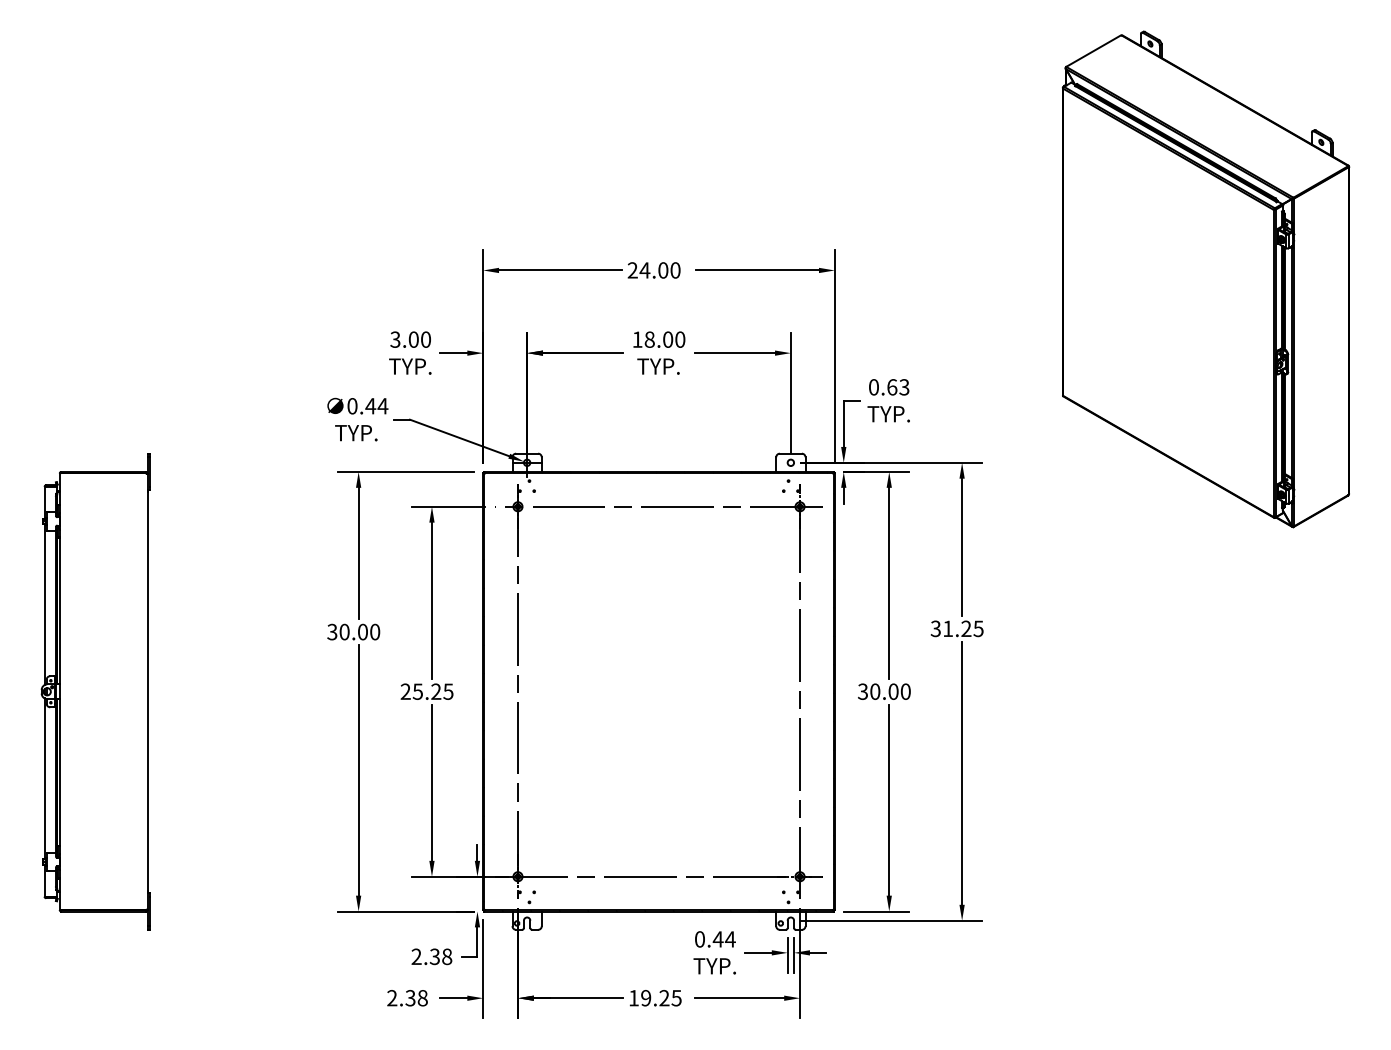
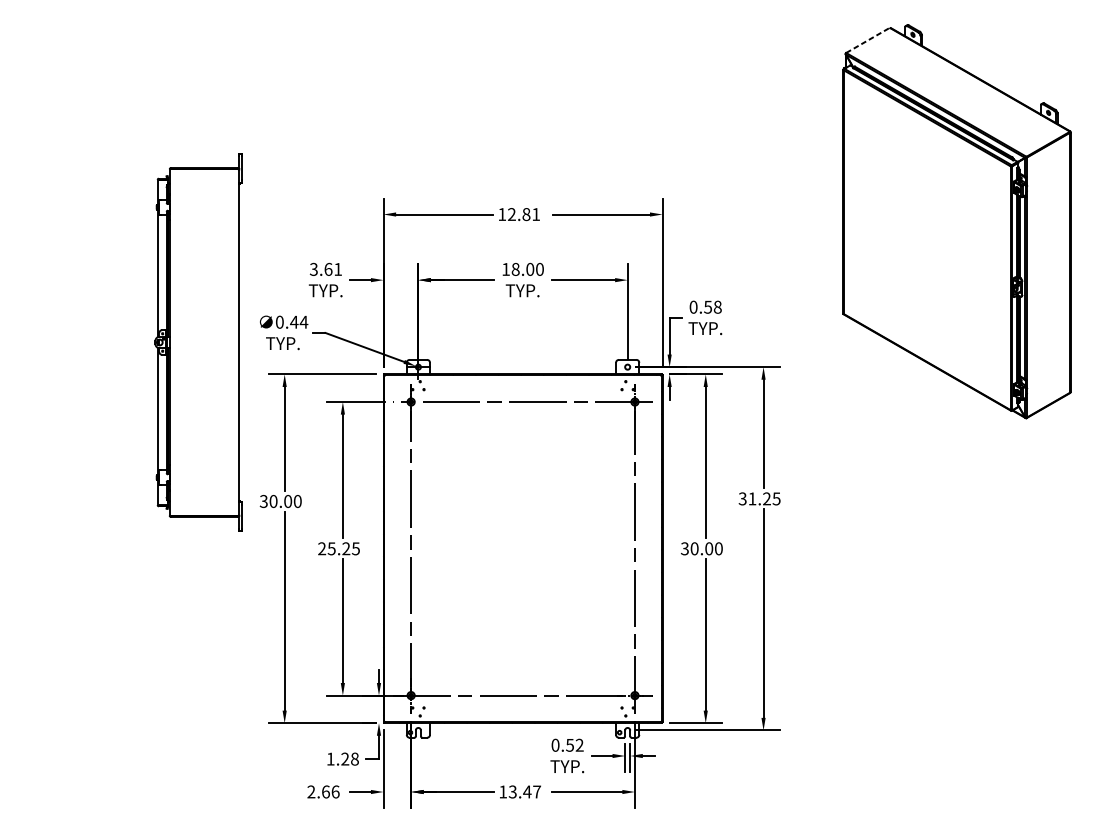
line: (1093, 51) -> (867, 40), solid -> dashed
text: (653, 270) -> (518, 214), 24.00 -> 12.81
text: (419, 339) -> (332, 269), 3.00 -> 3.61
text: (898, 387) -> (713, 307), 0.63 -> 0.58
part: (95, 691) -> (198, 342), moved
text: (723, 939) -> (574, 745), 0.44 -> 0.52
text: (425, 956) -> (337, 758), 2.38 -> 1.28
text: (416, 998) -> (330, 792), 2.38 -> 2.66
text: (661, 998) -> (525, 792), 19.25 -> 13.47

